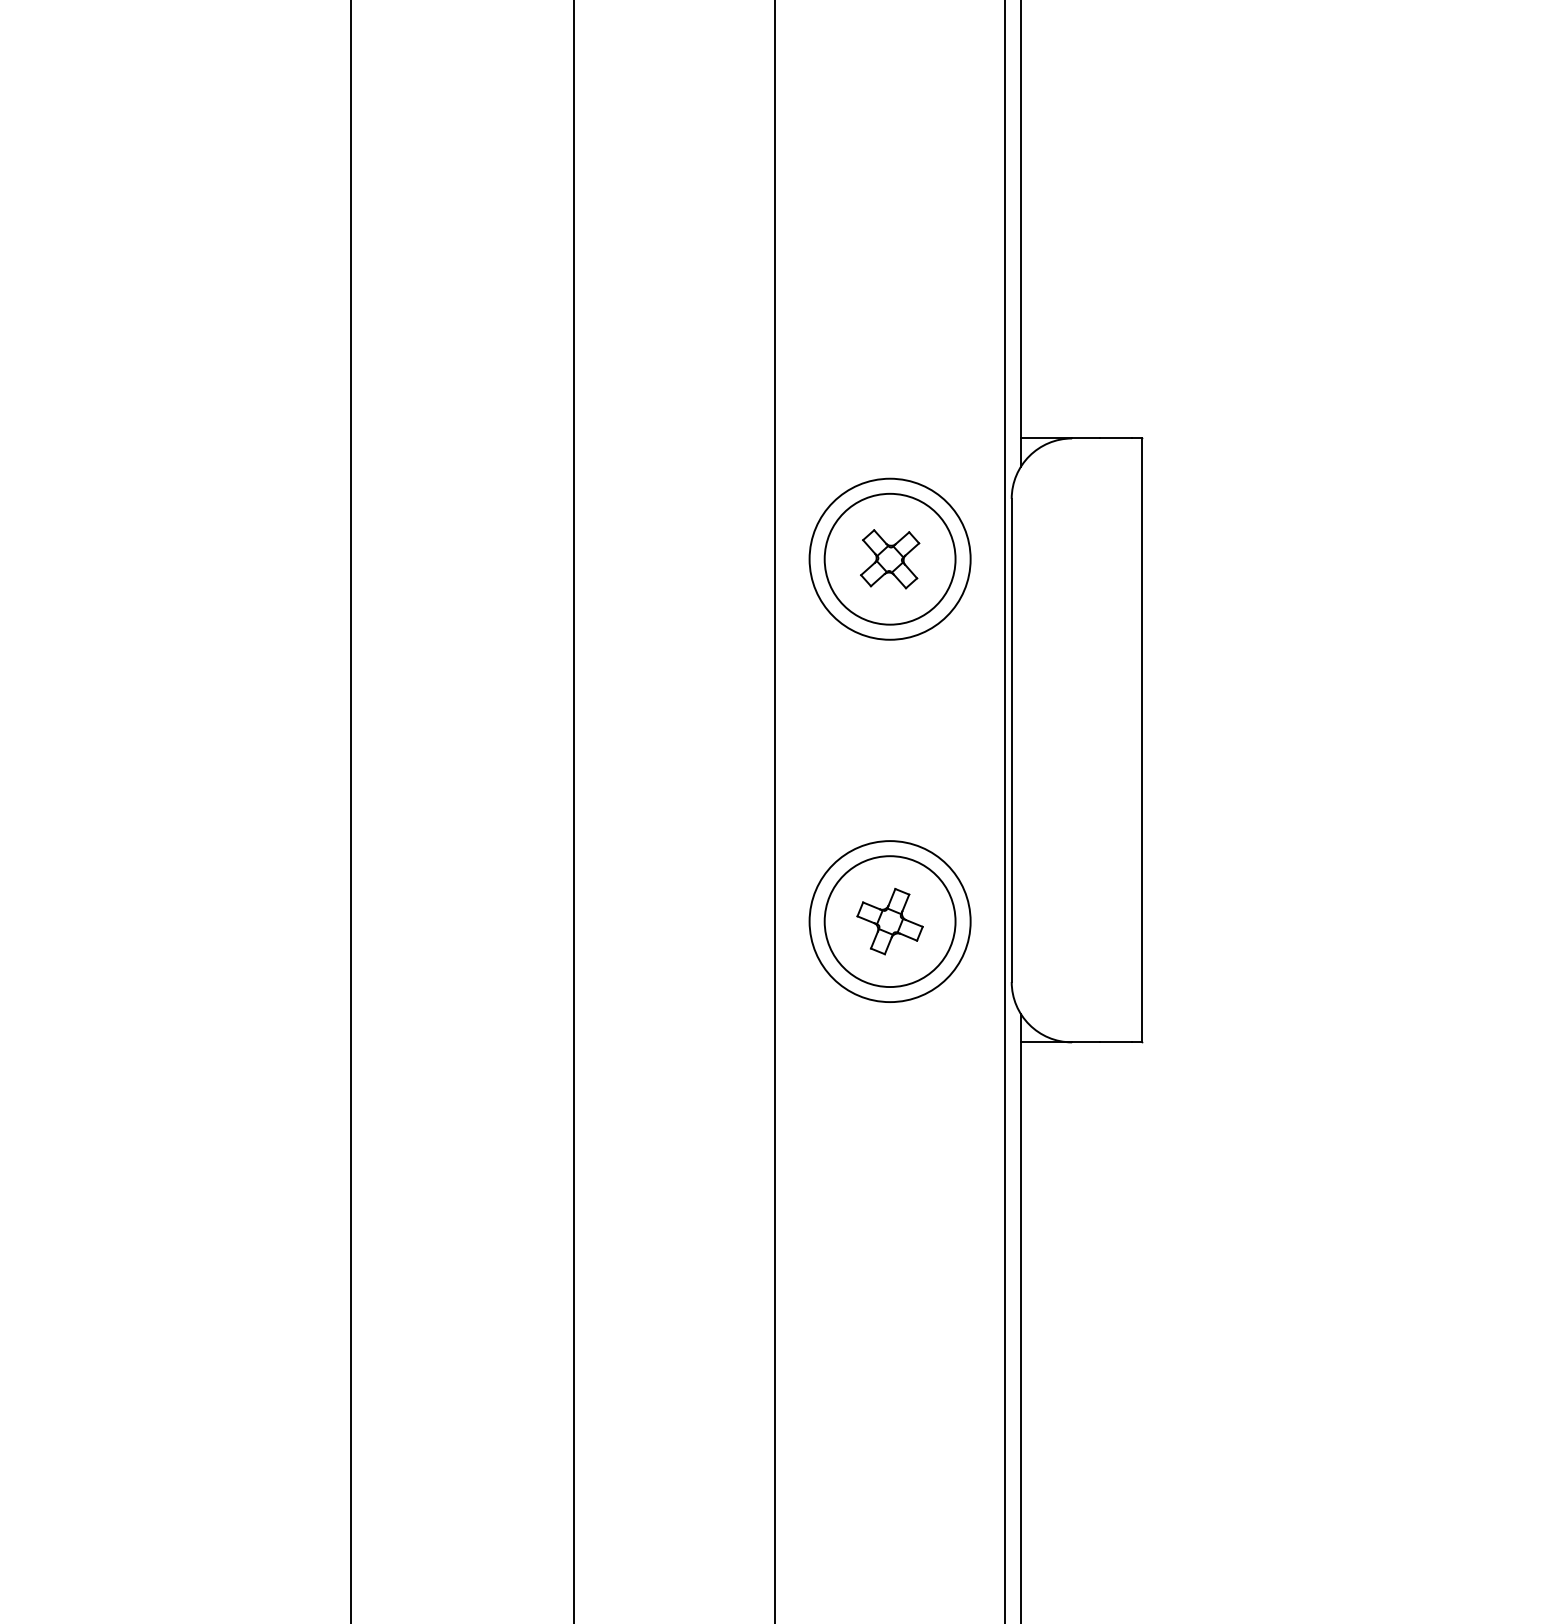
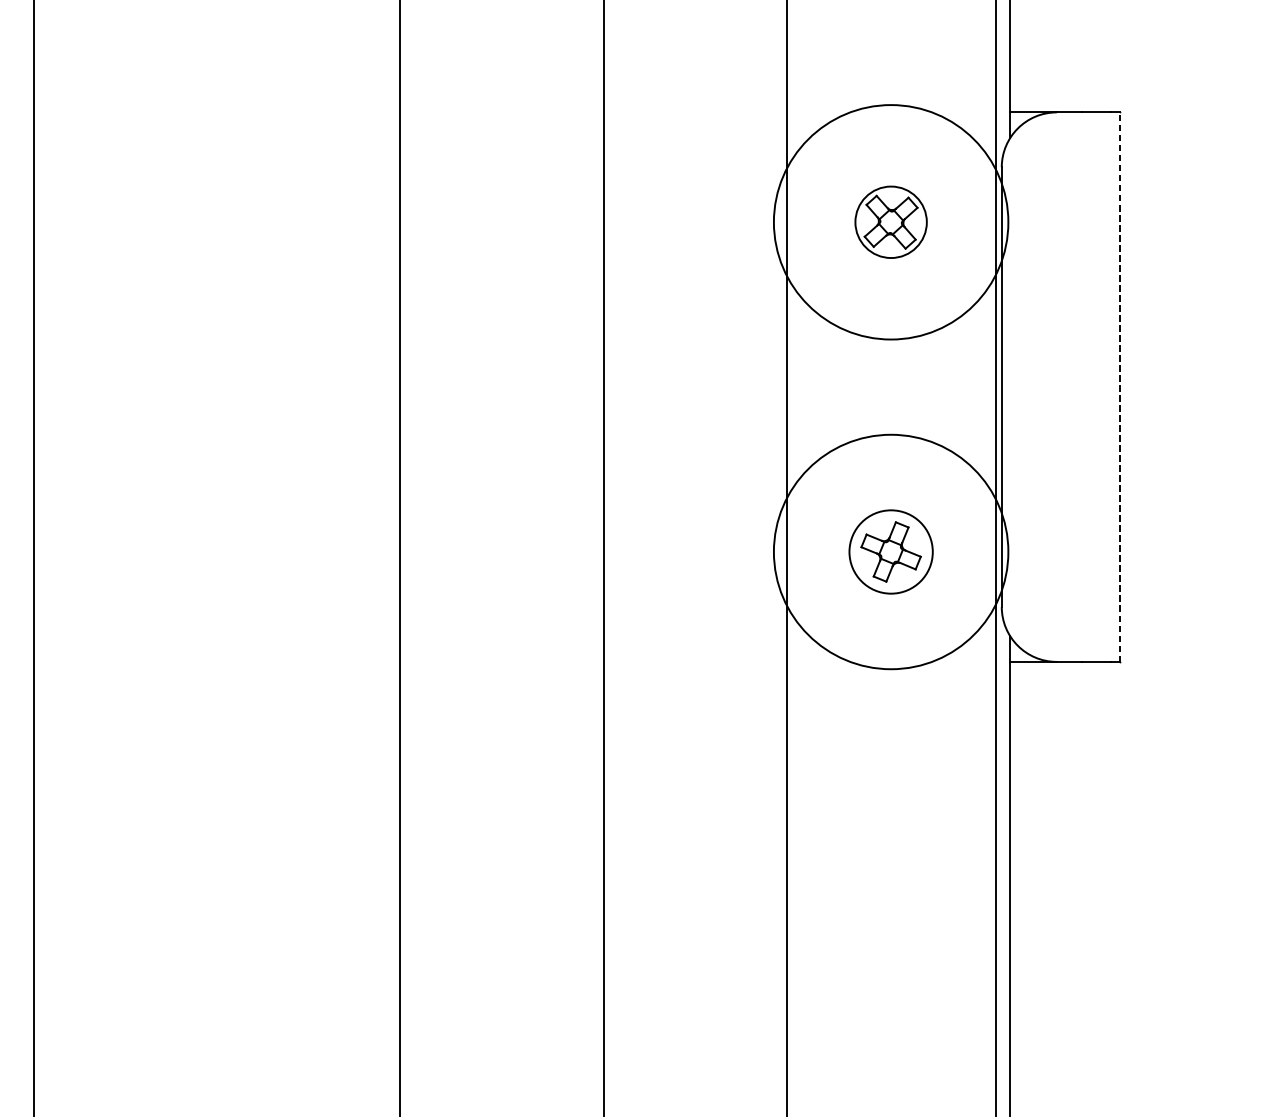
circle: (889, 558) -> (890, 221), size x0.6
circle: (889, 558) -> (890, 221), size x1.6
line: (1141, 740) -> (1119, 387), solid -> dashed
circle: (889, 921) -> (890, 551), size x0.7
circle: (889, 921) -> (890, 551), size x1.6

